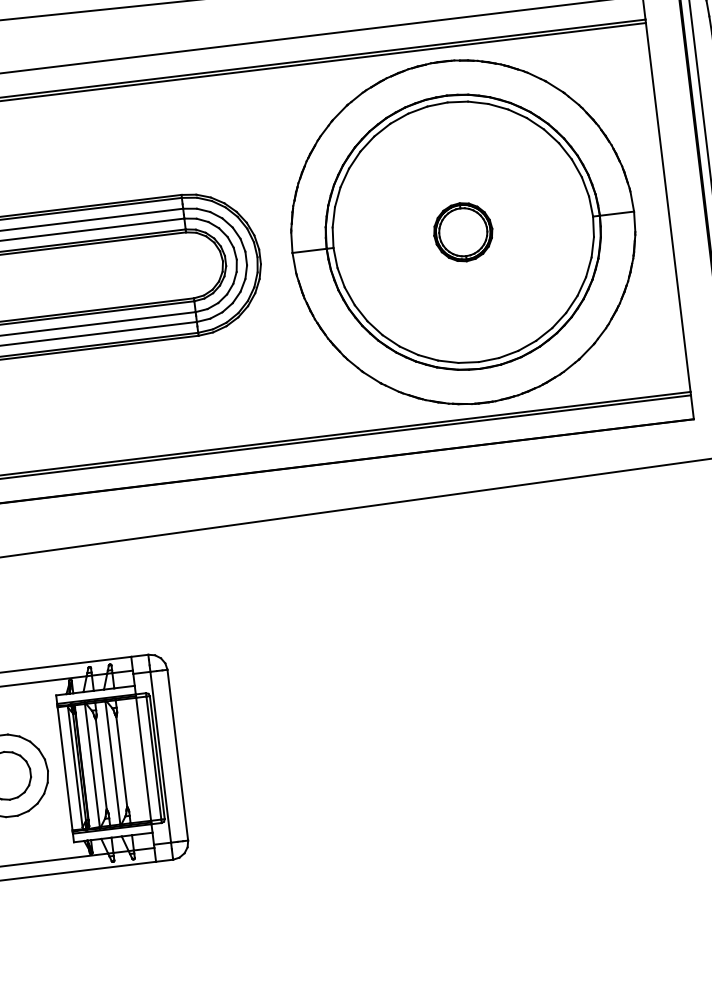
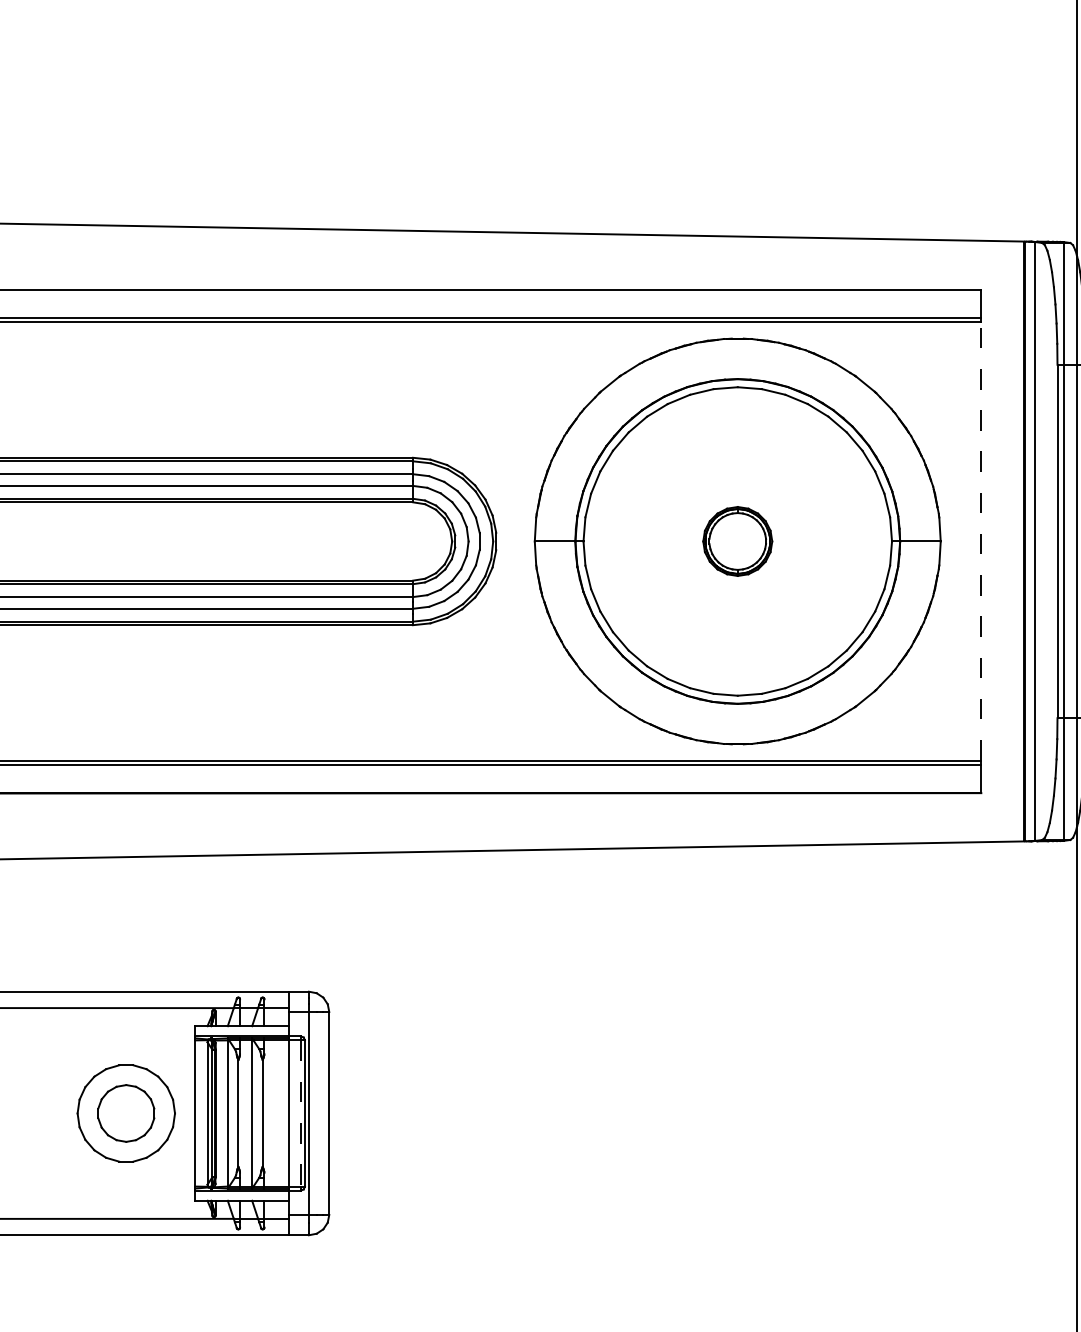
line: (668, 207) -> (981, 541), solid -> dashed
line: (153, 758) -> (300, 1113), solid -> dashed

